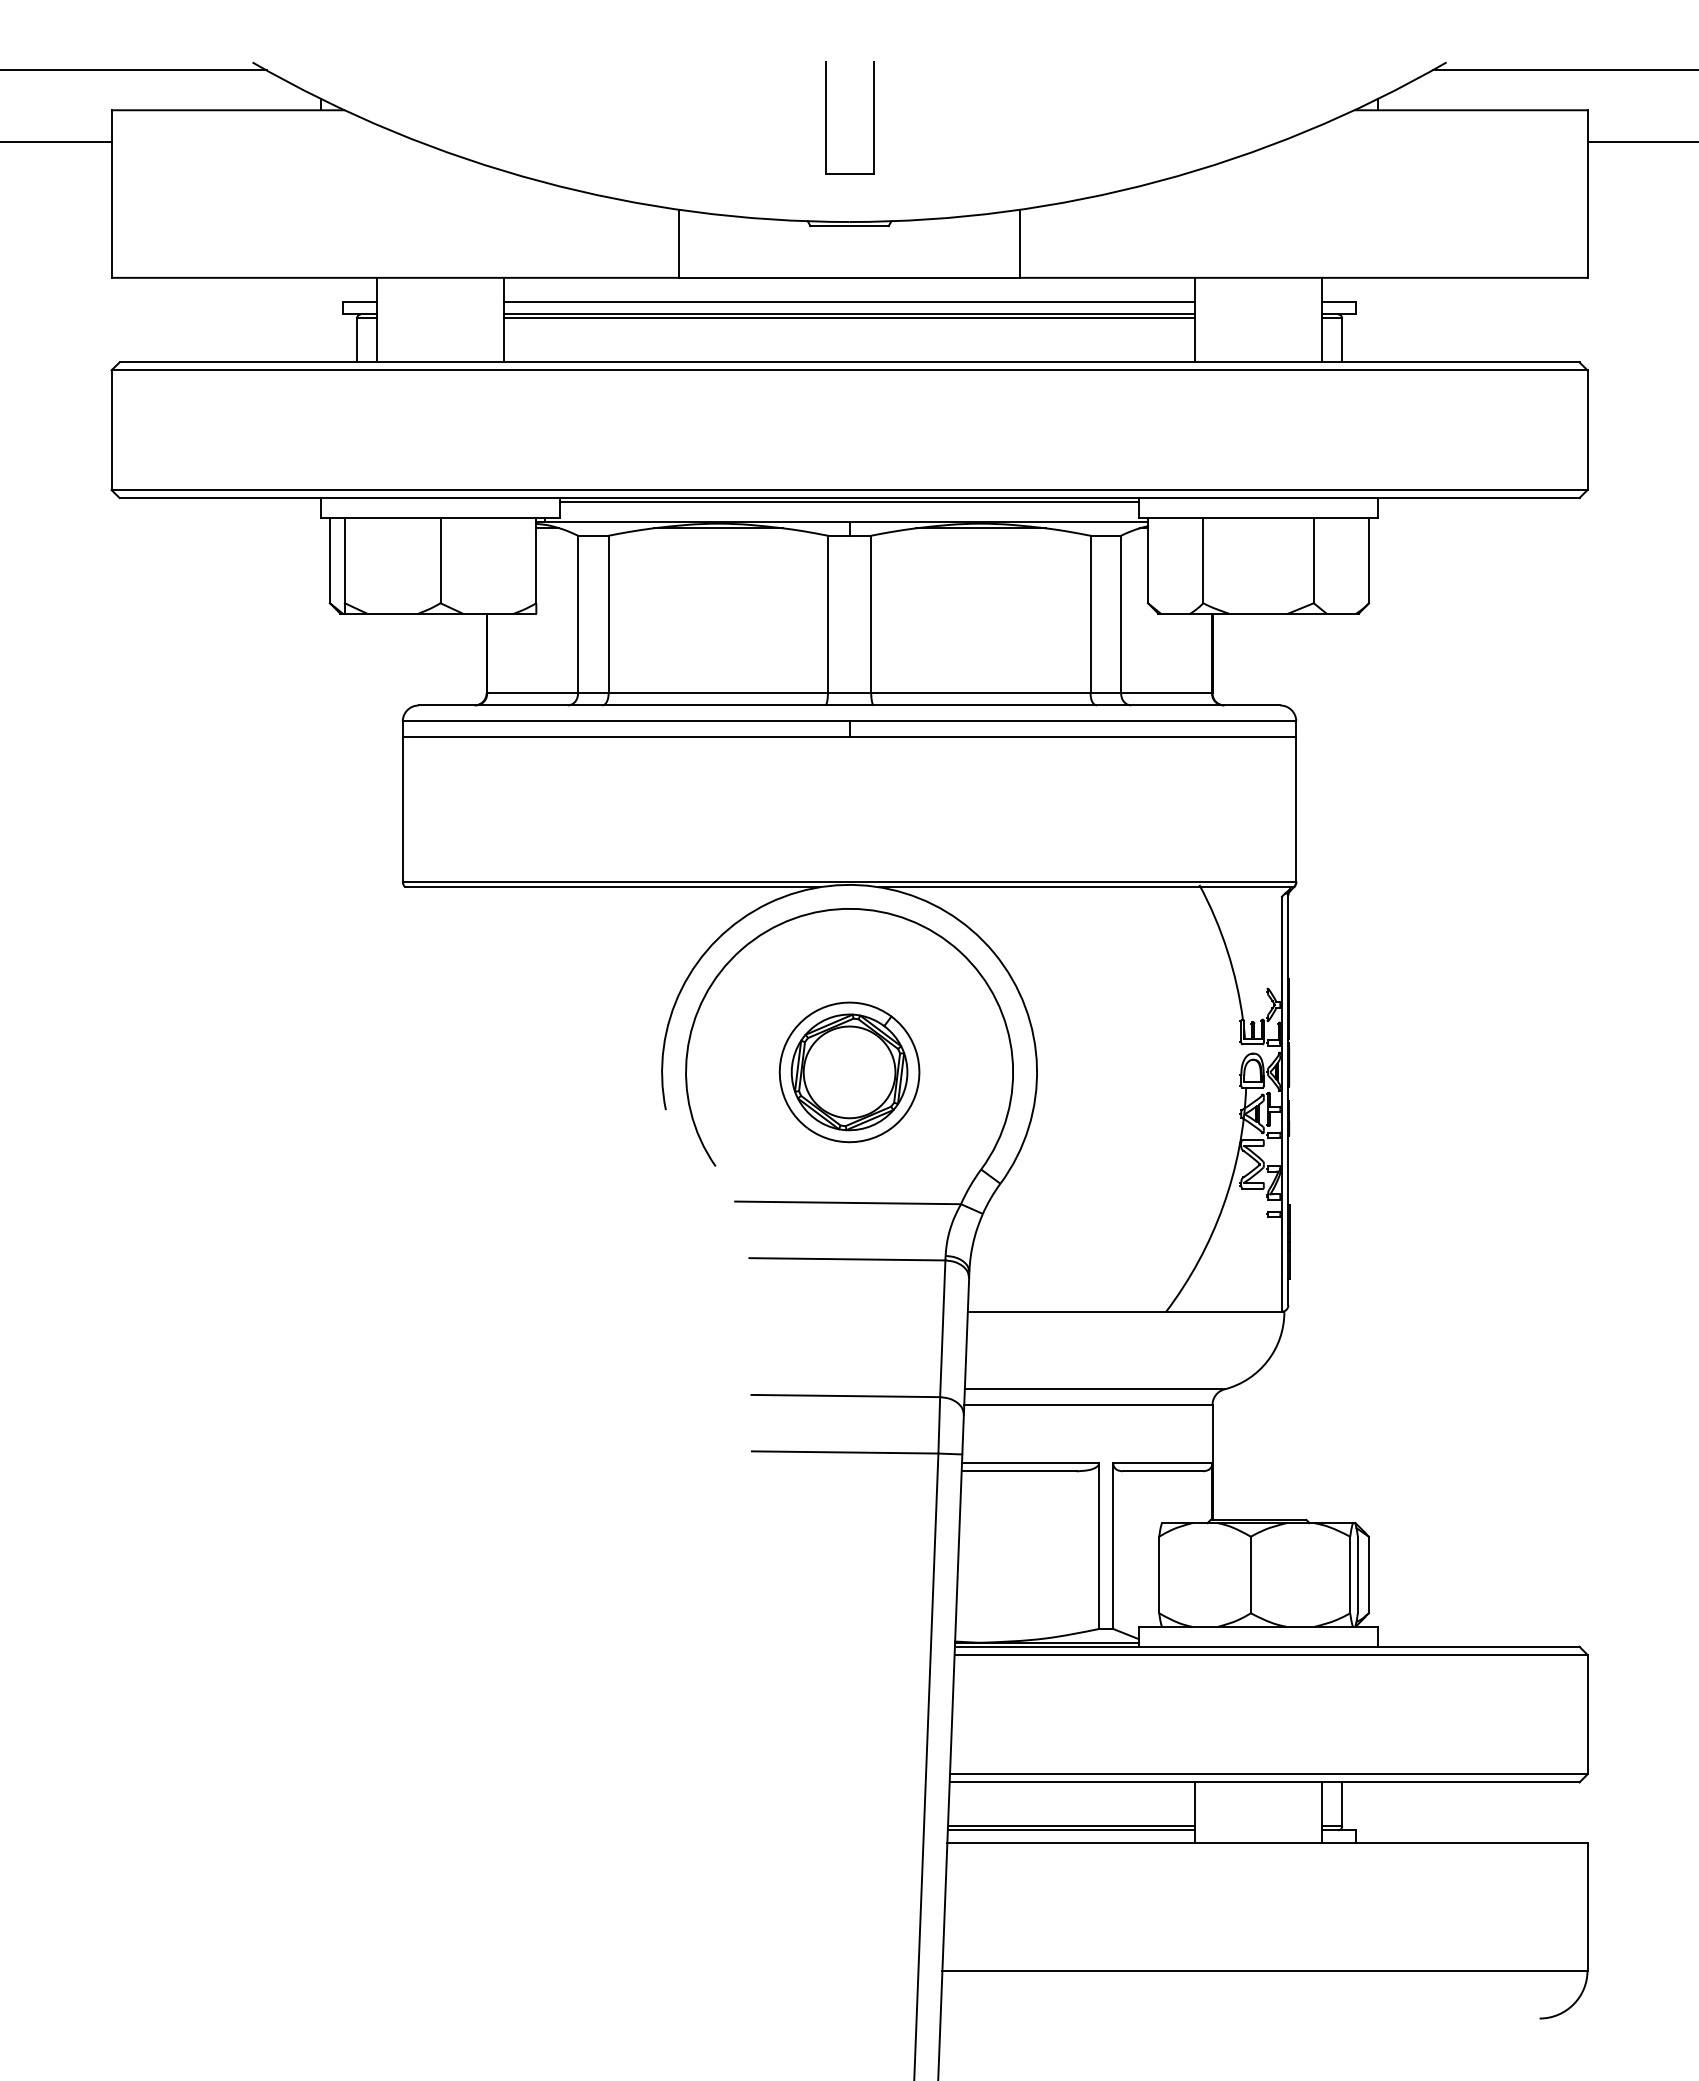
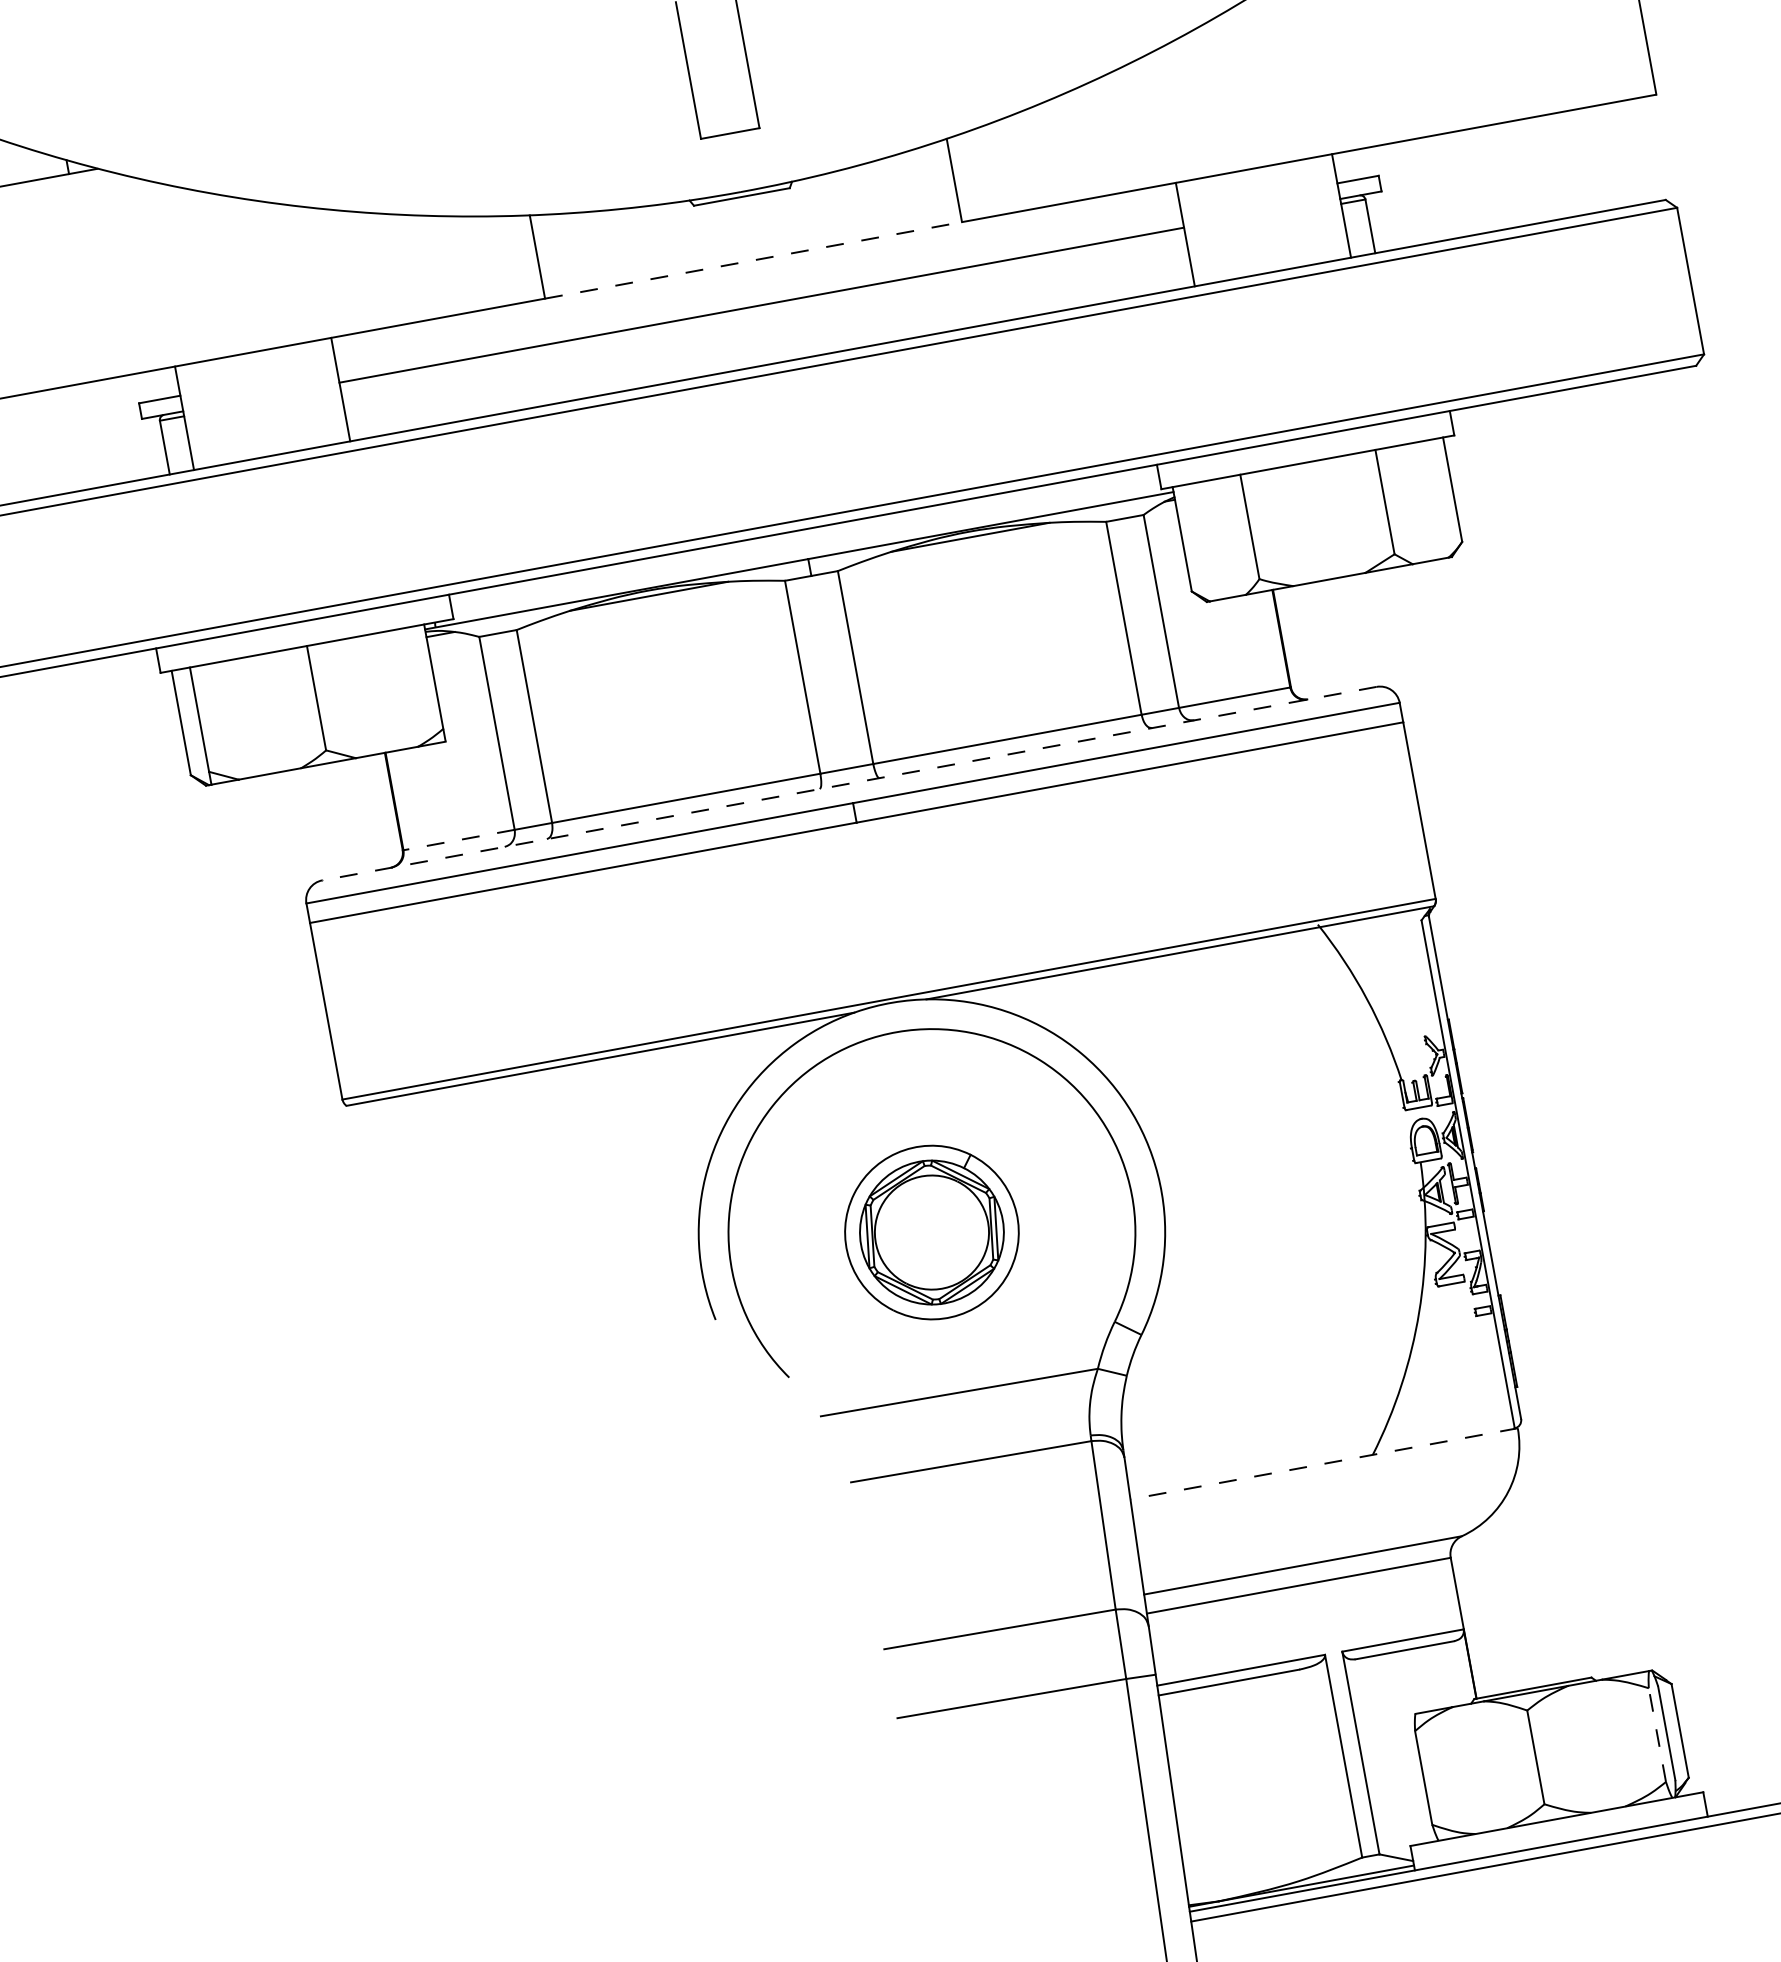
line: (850, 277) -> (754, 259), solid -> dashed
line: (849, 301) -> (758, 289), removed
line: (849, 318) -> (762, 310), removed
line: (849, 502) -> (803, 535), removed
line: (532, 693) -> (458, 840), solid -> dashed
line: (849, 705) -> (849, 783), solid -> dashed
line: (1125, 1312) -> (1323, 1464), solid -> dashed
line: (1350, 1574) -> (1657, 1734), solid -> dashed

